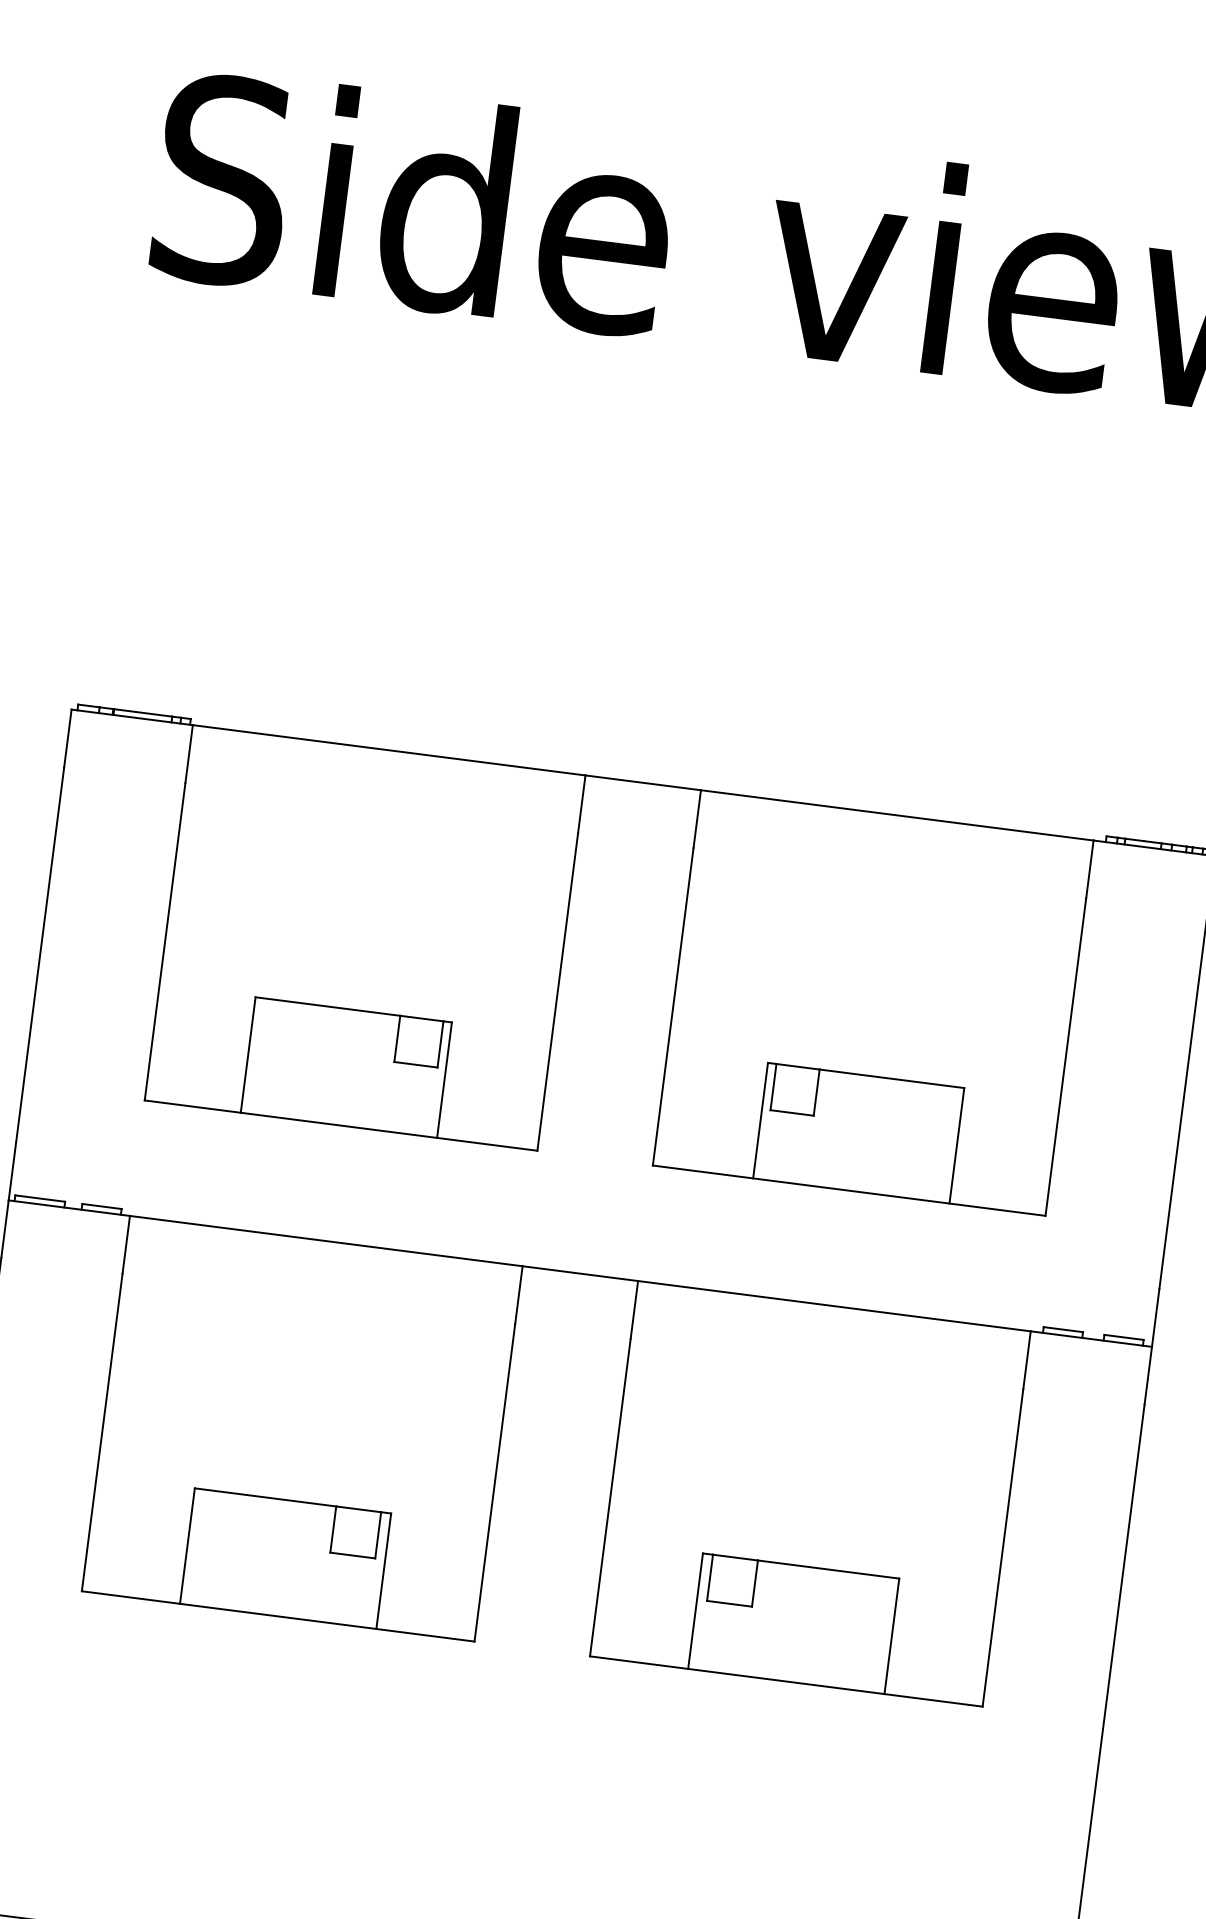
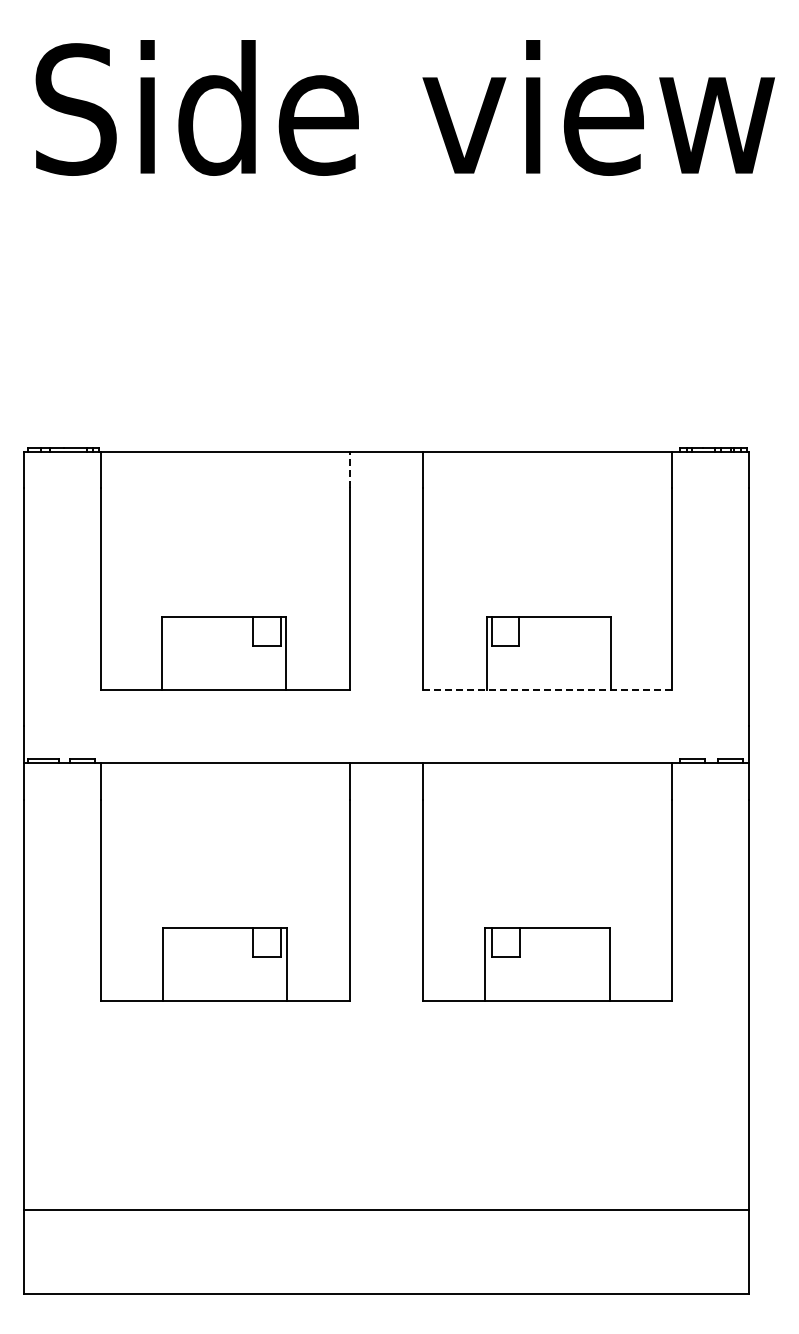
line: (581, 803) -> (349, 469), solid -> dashed
line: (847, 1190) -> (546, 689), solid -> dashed

